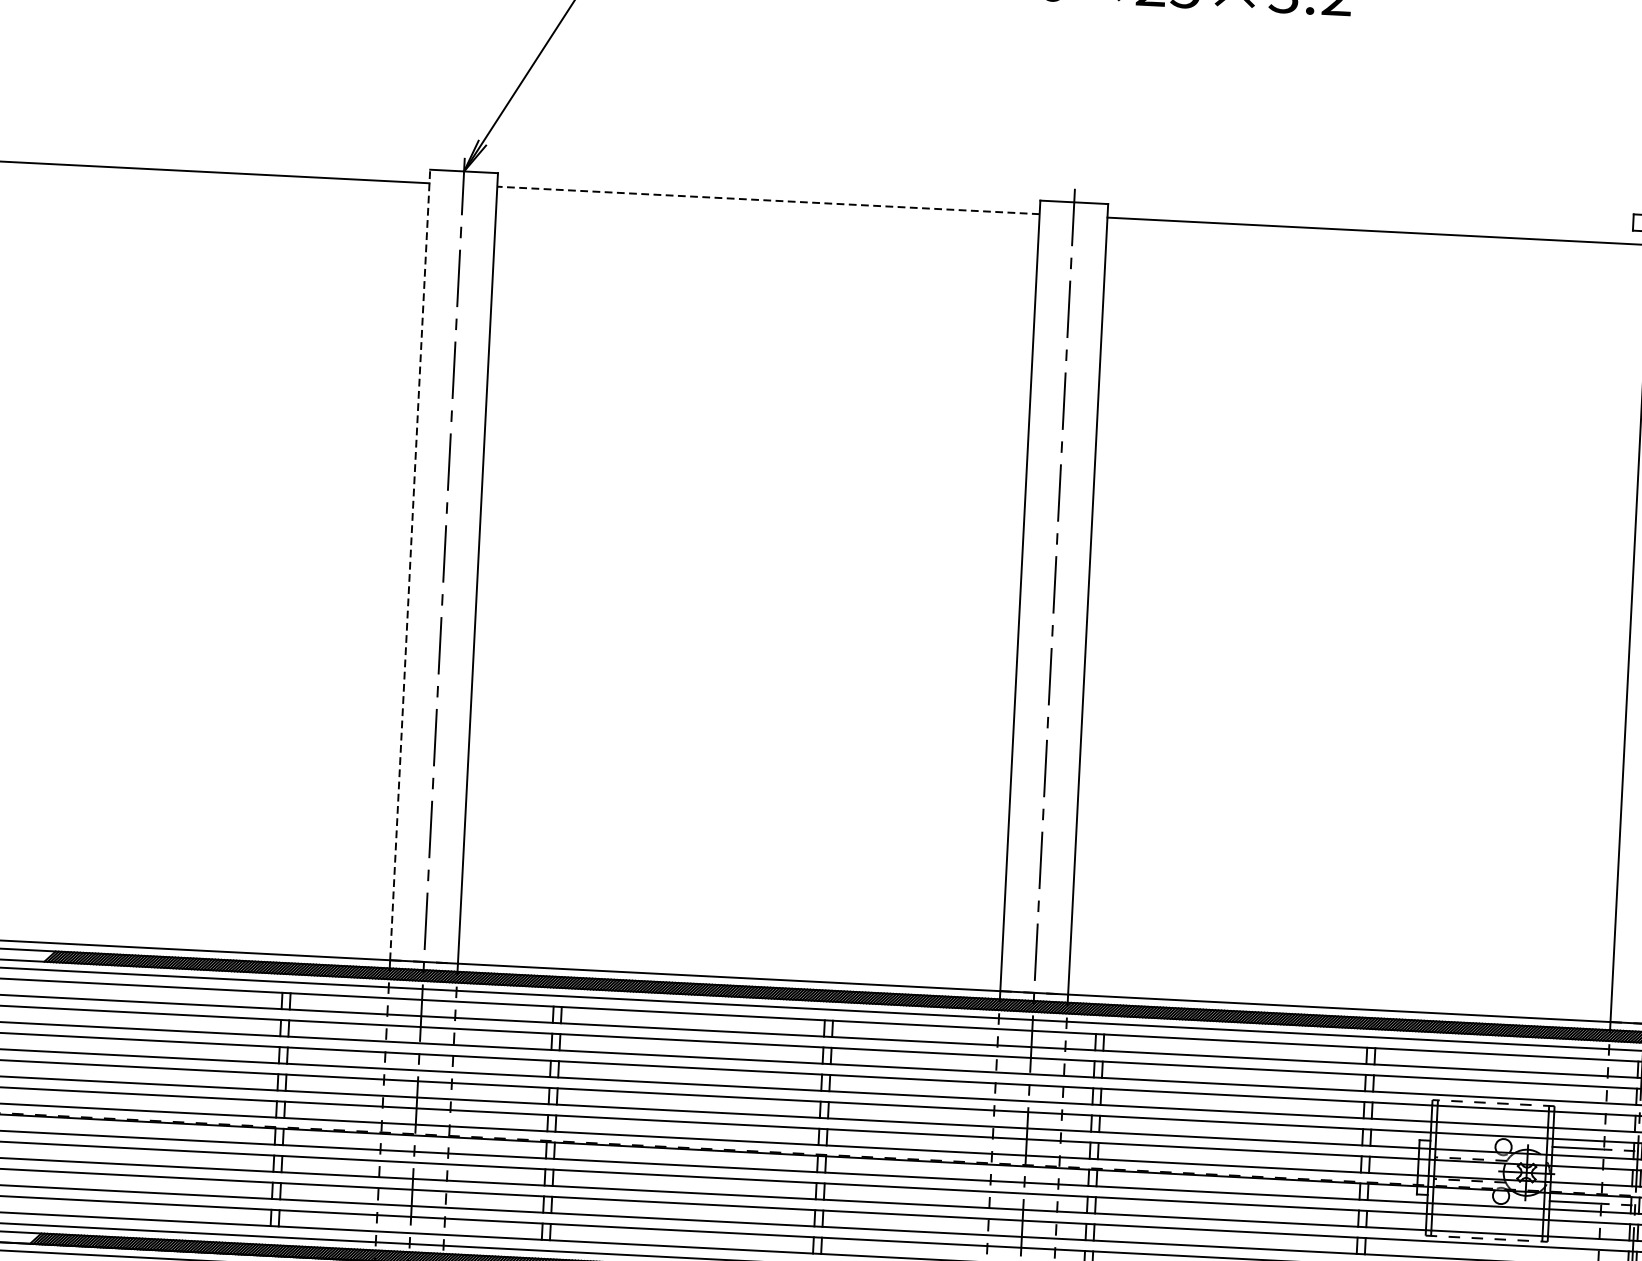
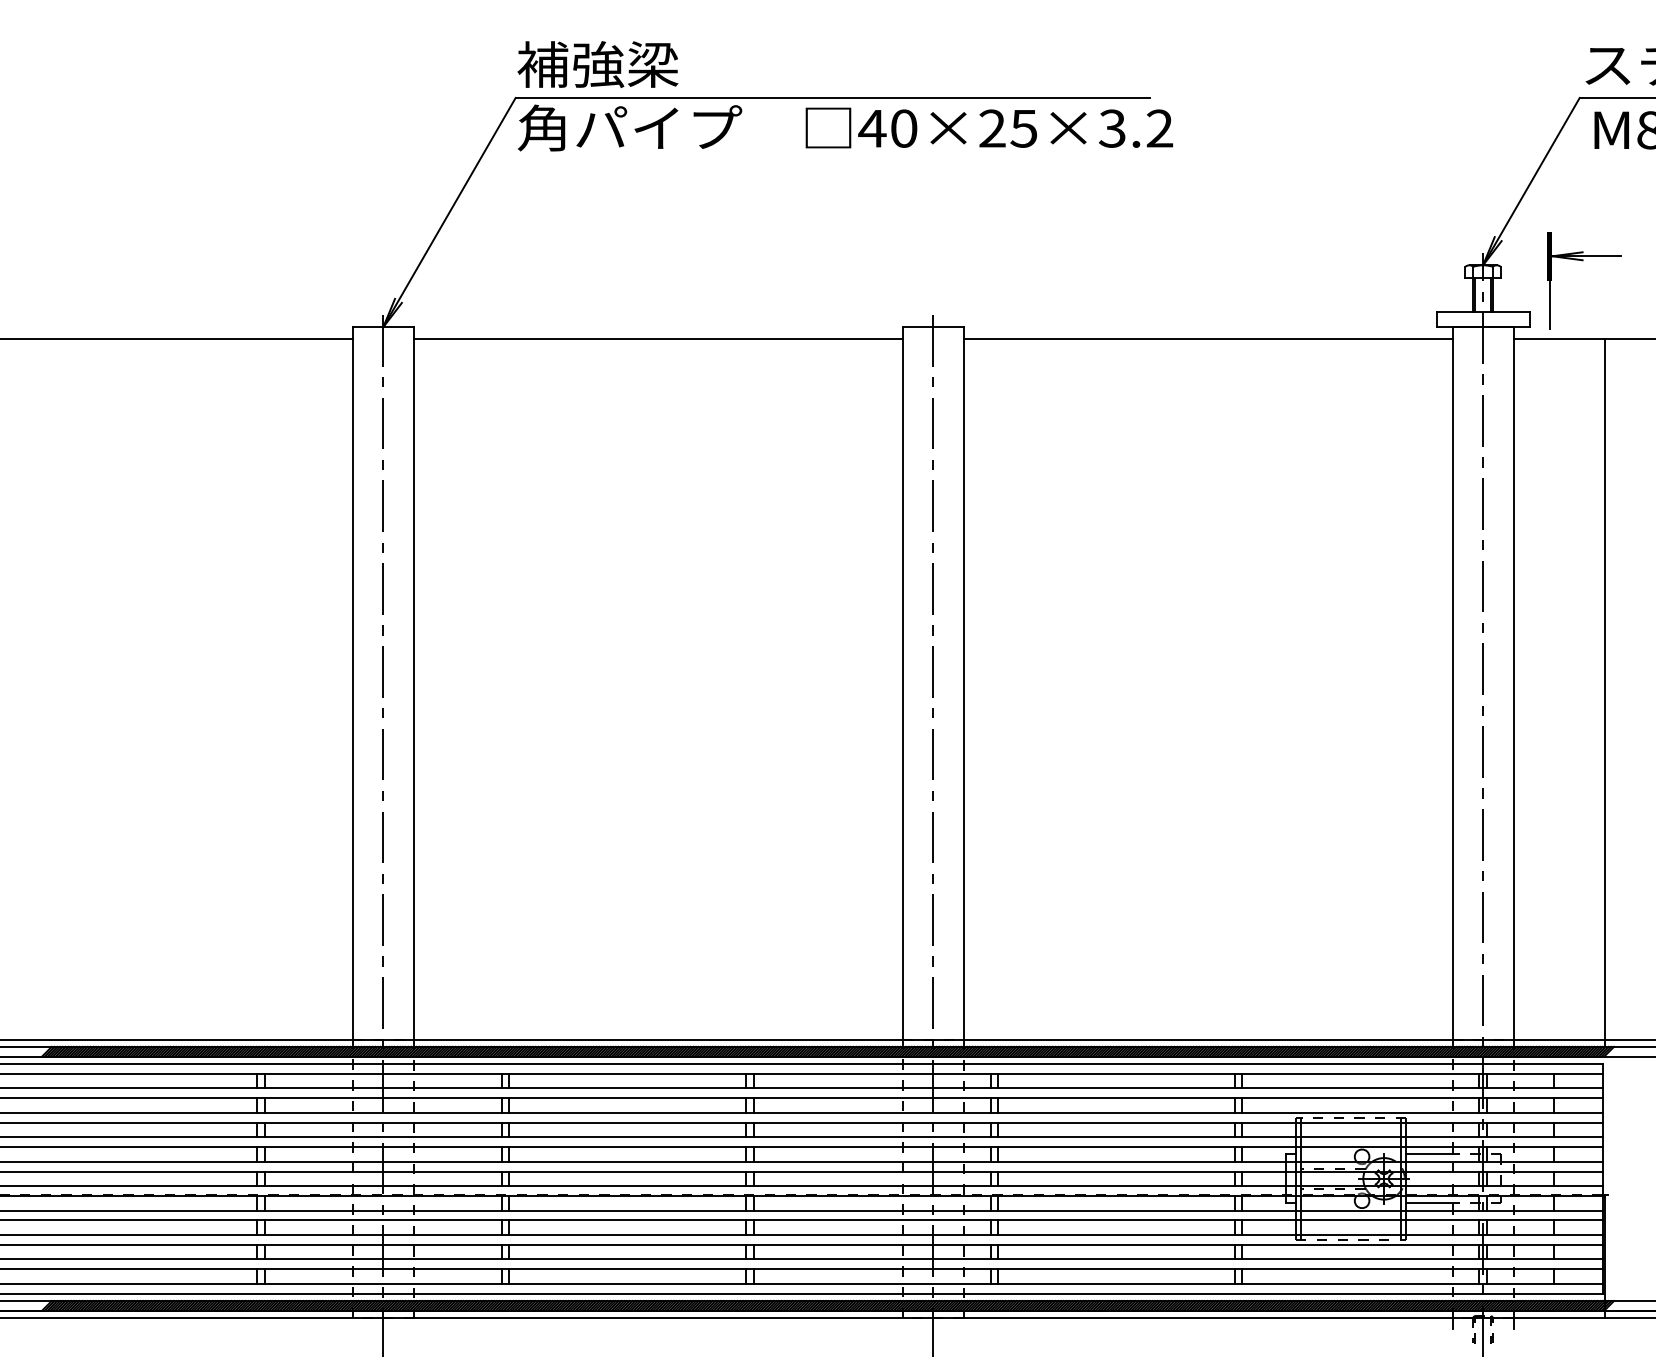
line: (767, 200) -> (657, 339), dashed -> solid
line: (409, 564) -> (352, 682), dashed -> solid

